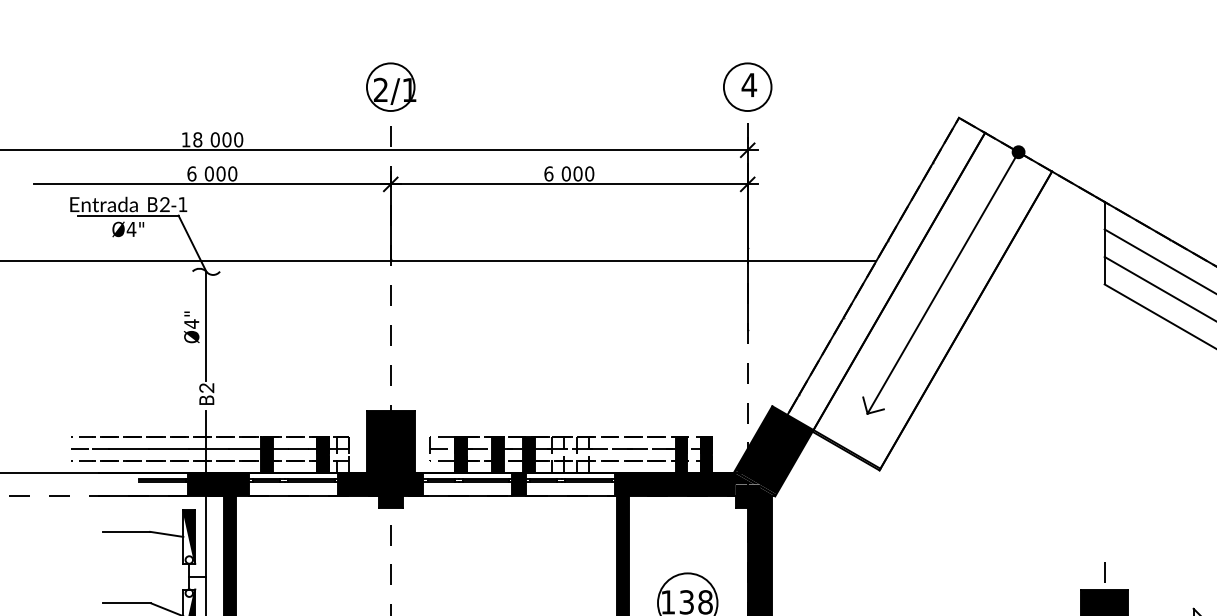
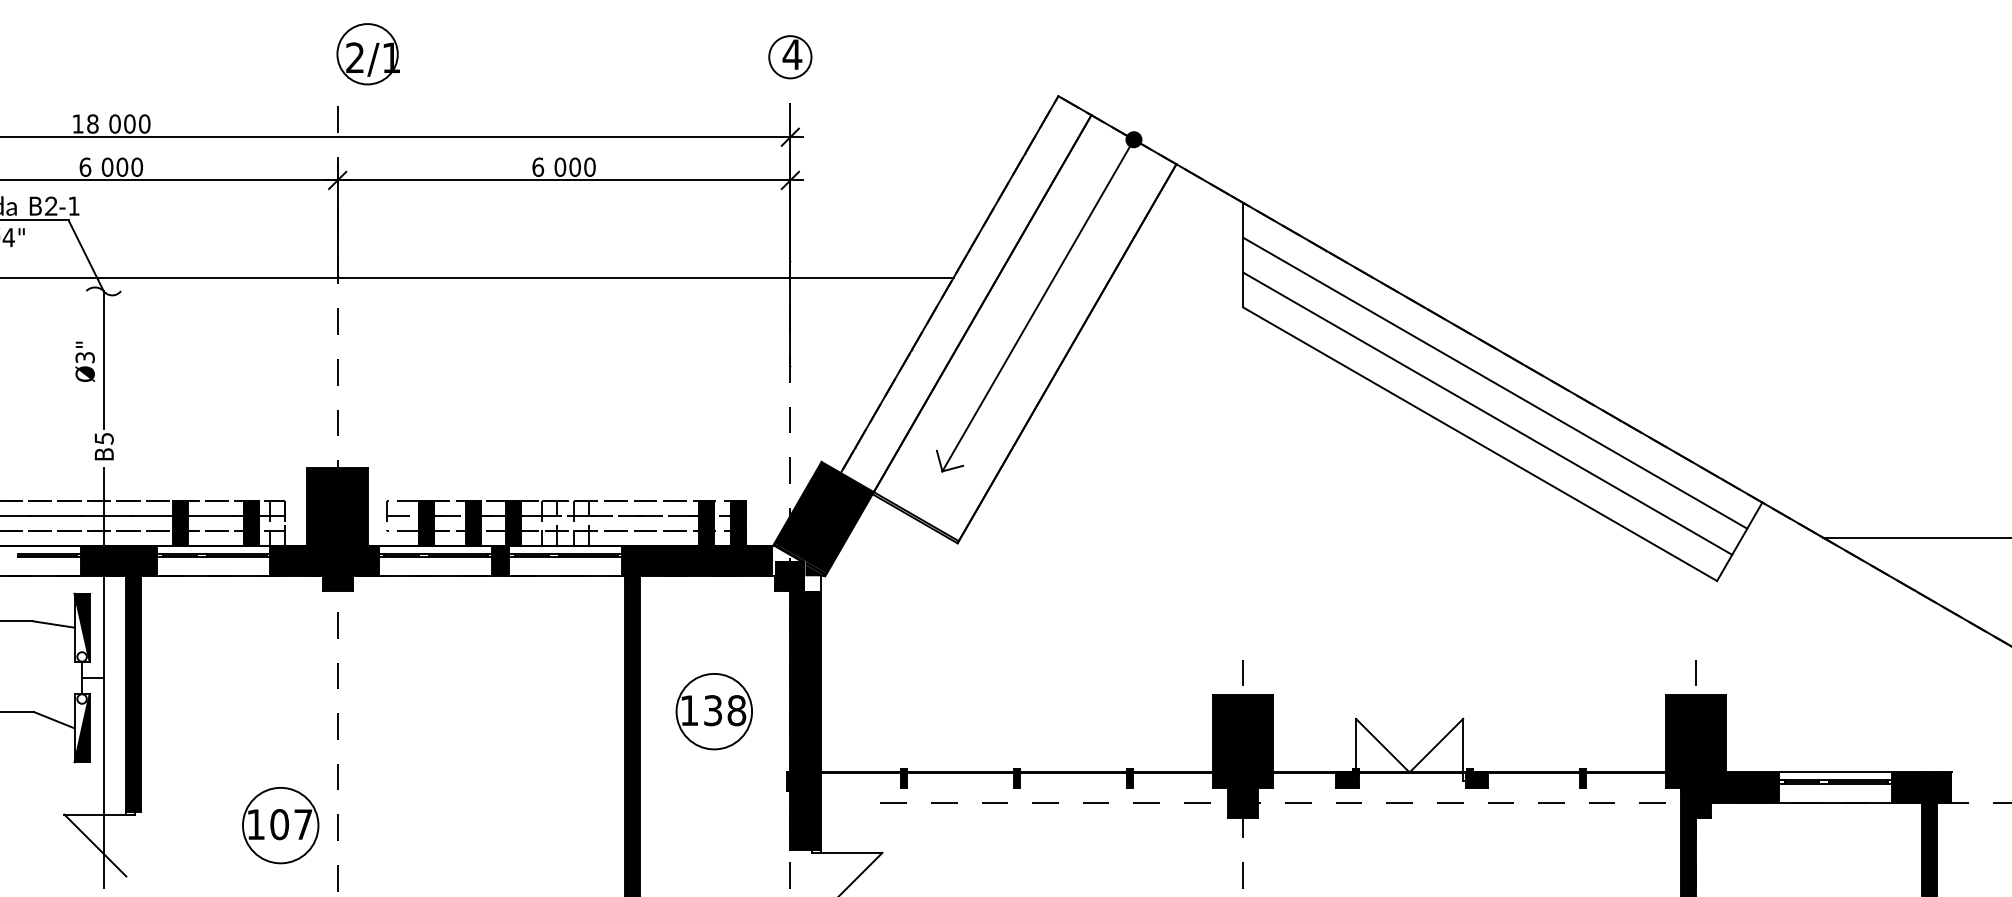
part: (390, 87) -> (367, 54), moved
circle: (747, 87) -> (790, 57), size x0.7
text: (191, 323) -> (84, 357), Ø4" -> Ø3"
text: (206, 387) -> (103, 438), 2 -> 5
fill: (743, 484) -> (785, 561), removed
fill: (765, 502) -> (812, 583), removed

